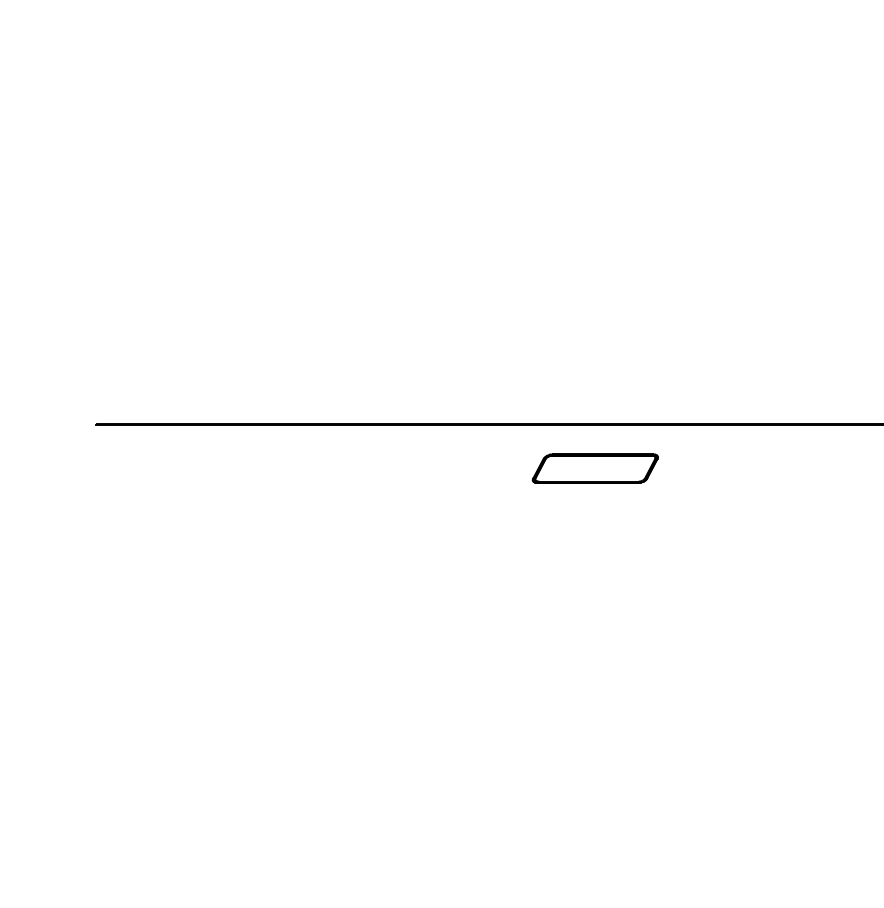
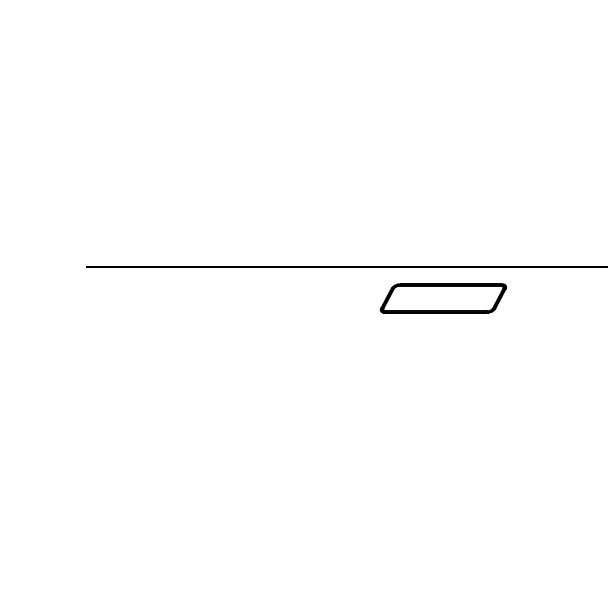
part: (594, 468) -> (442, 298), size x1.4

